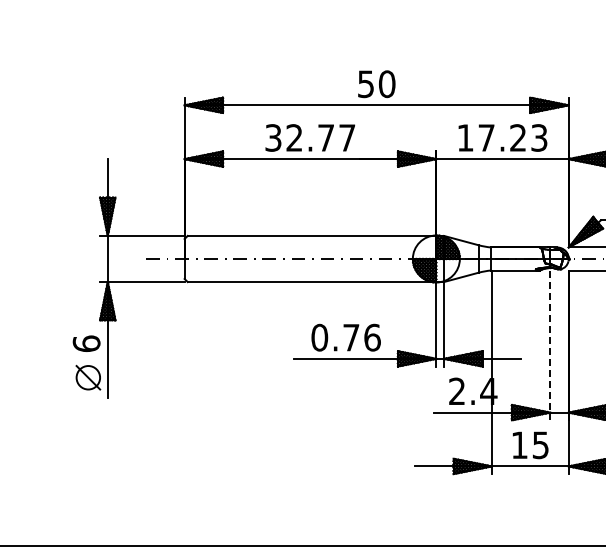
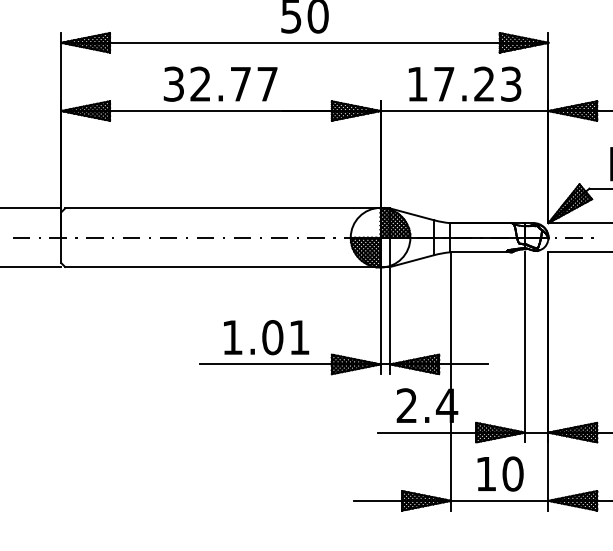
text: (345, 337) -> (265, 337), 0.76 -> 1.01
line: (550, 345) -> (525, 347), dashed -> solid
text: (540, 445) -> (512, 474), 15 -> 10

